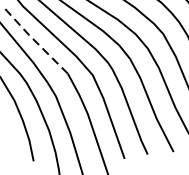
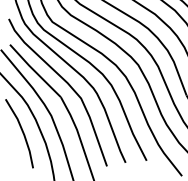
line: (35, 40) -> (34, 70), dashed -> solid

